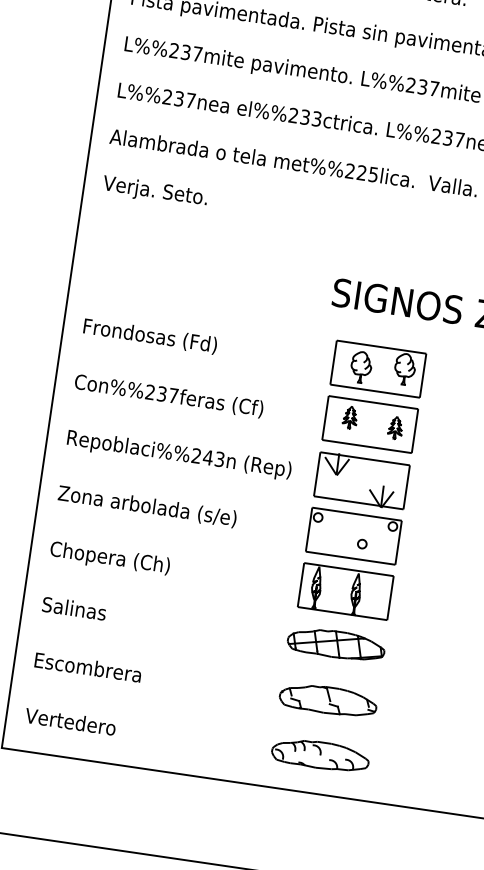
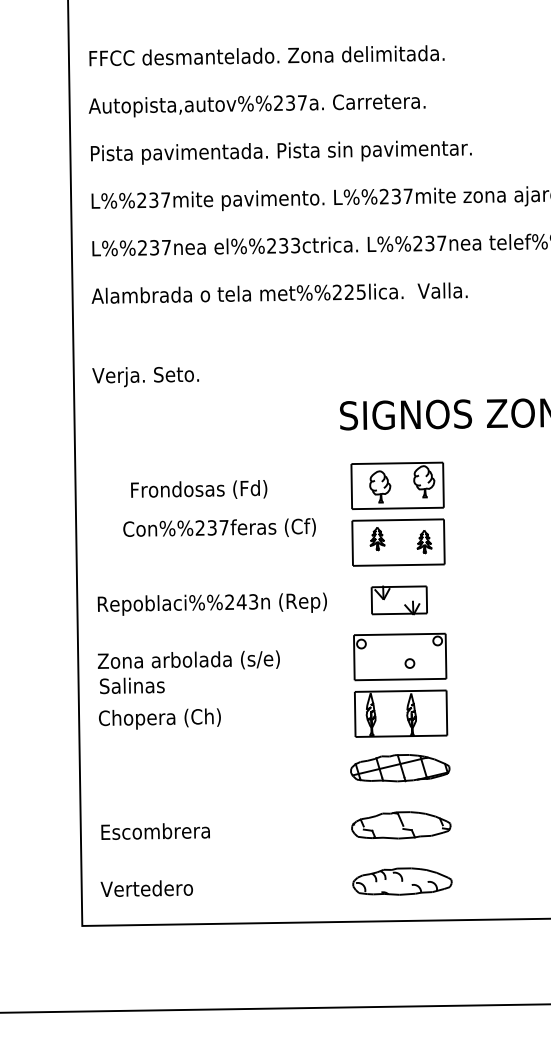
text: (154, 192) -> (145, 377), moved
text: (150, 335) -> (199, 489), moved
text: (169, 394) -> (219, 527), moved
part: (362, 481) -> (399, 600), size x0.6
text: (74, 608) -> (132, 685), moved

